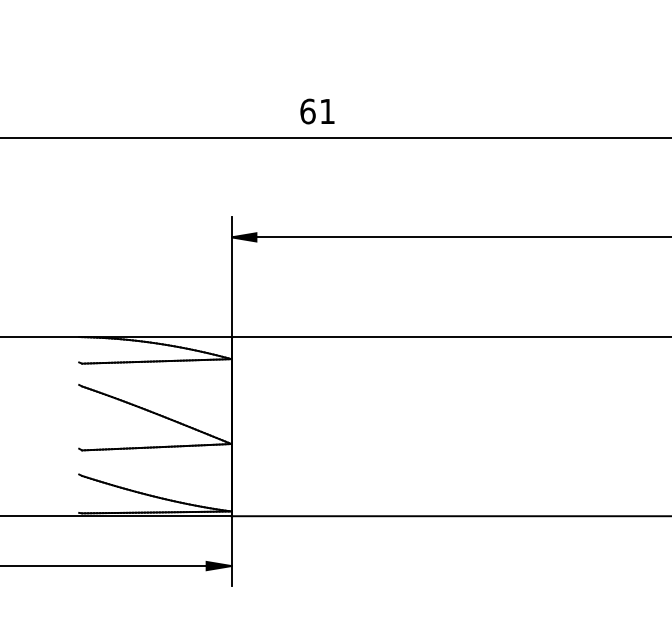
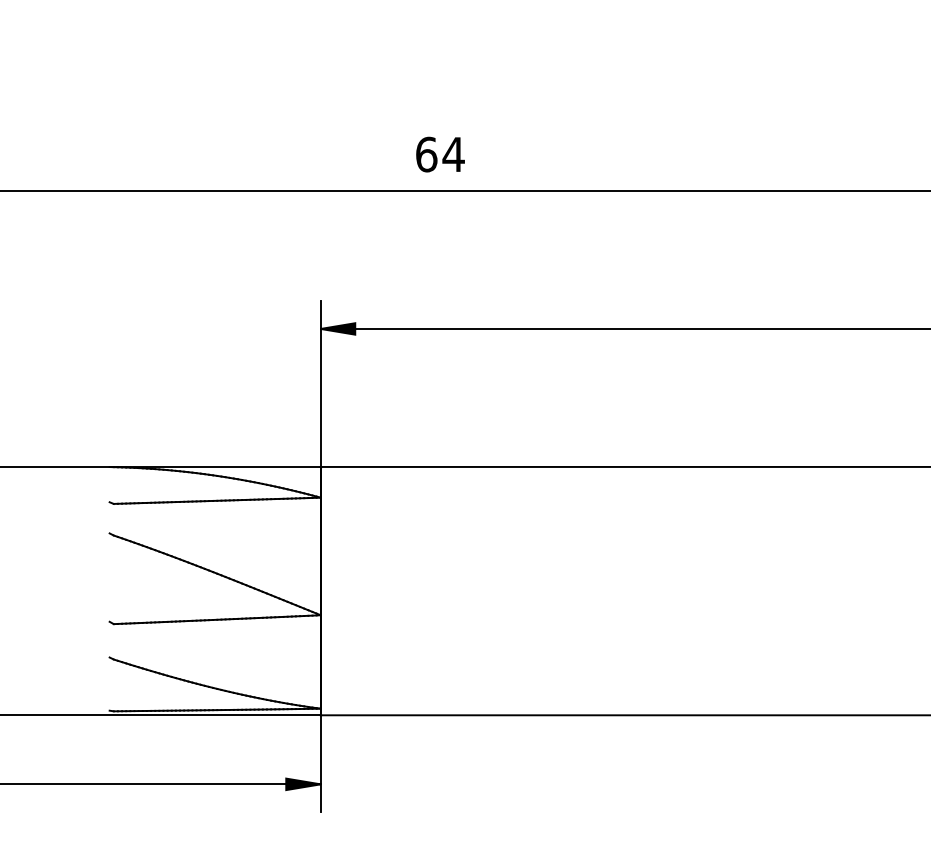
text: (327, 111) -> (453, 154), 61 -> 64

